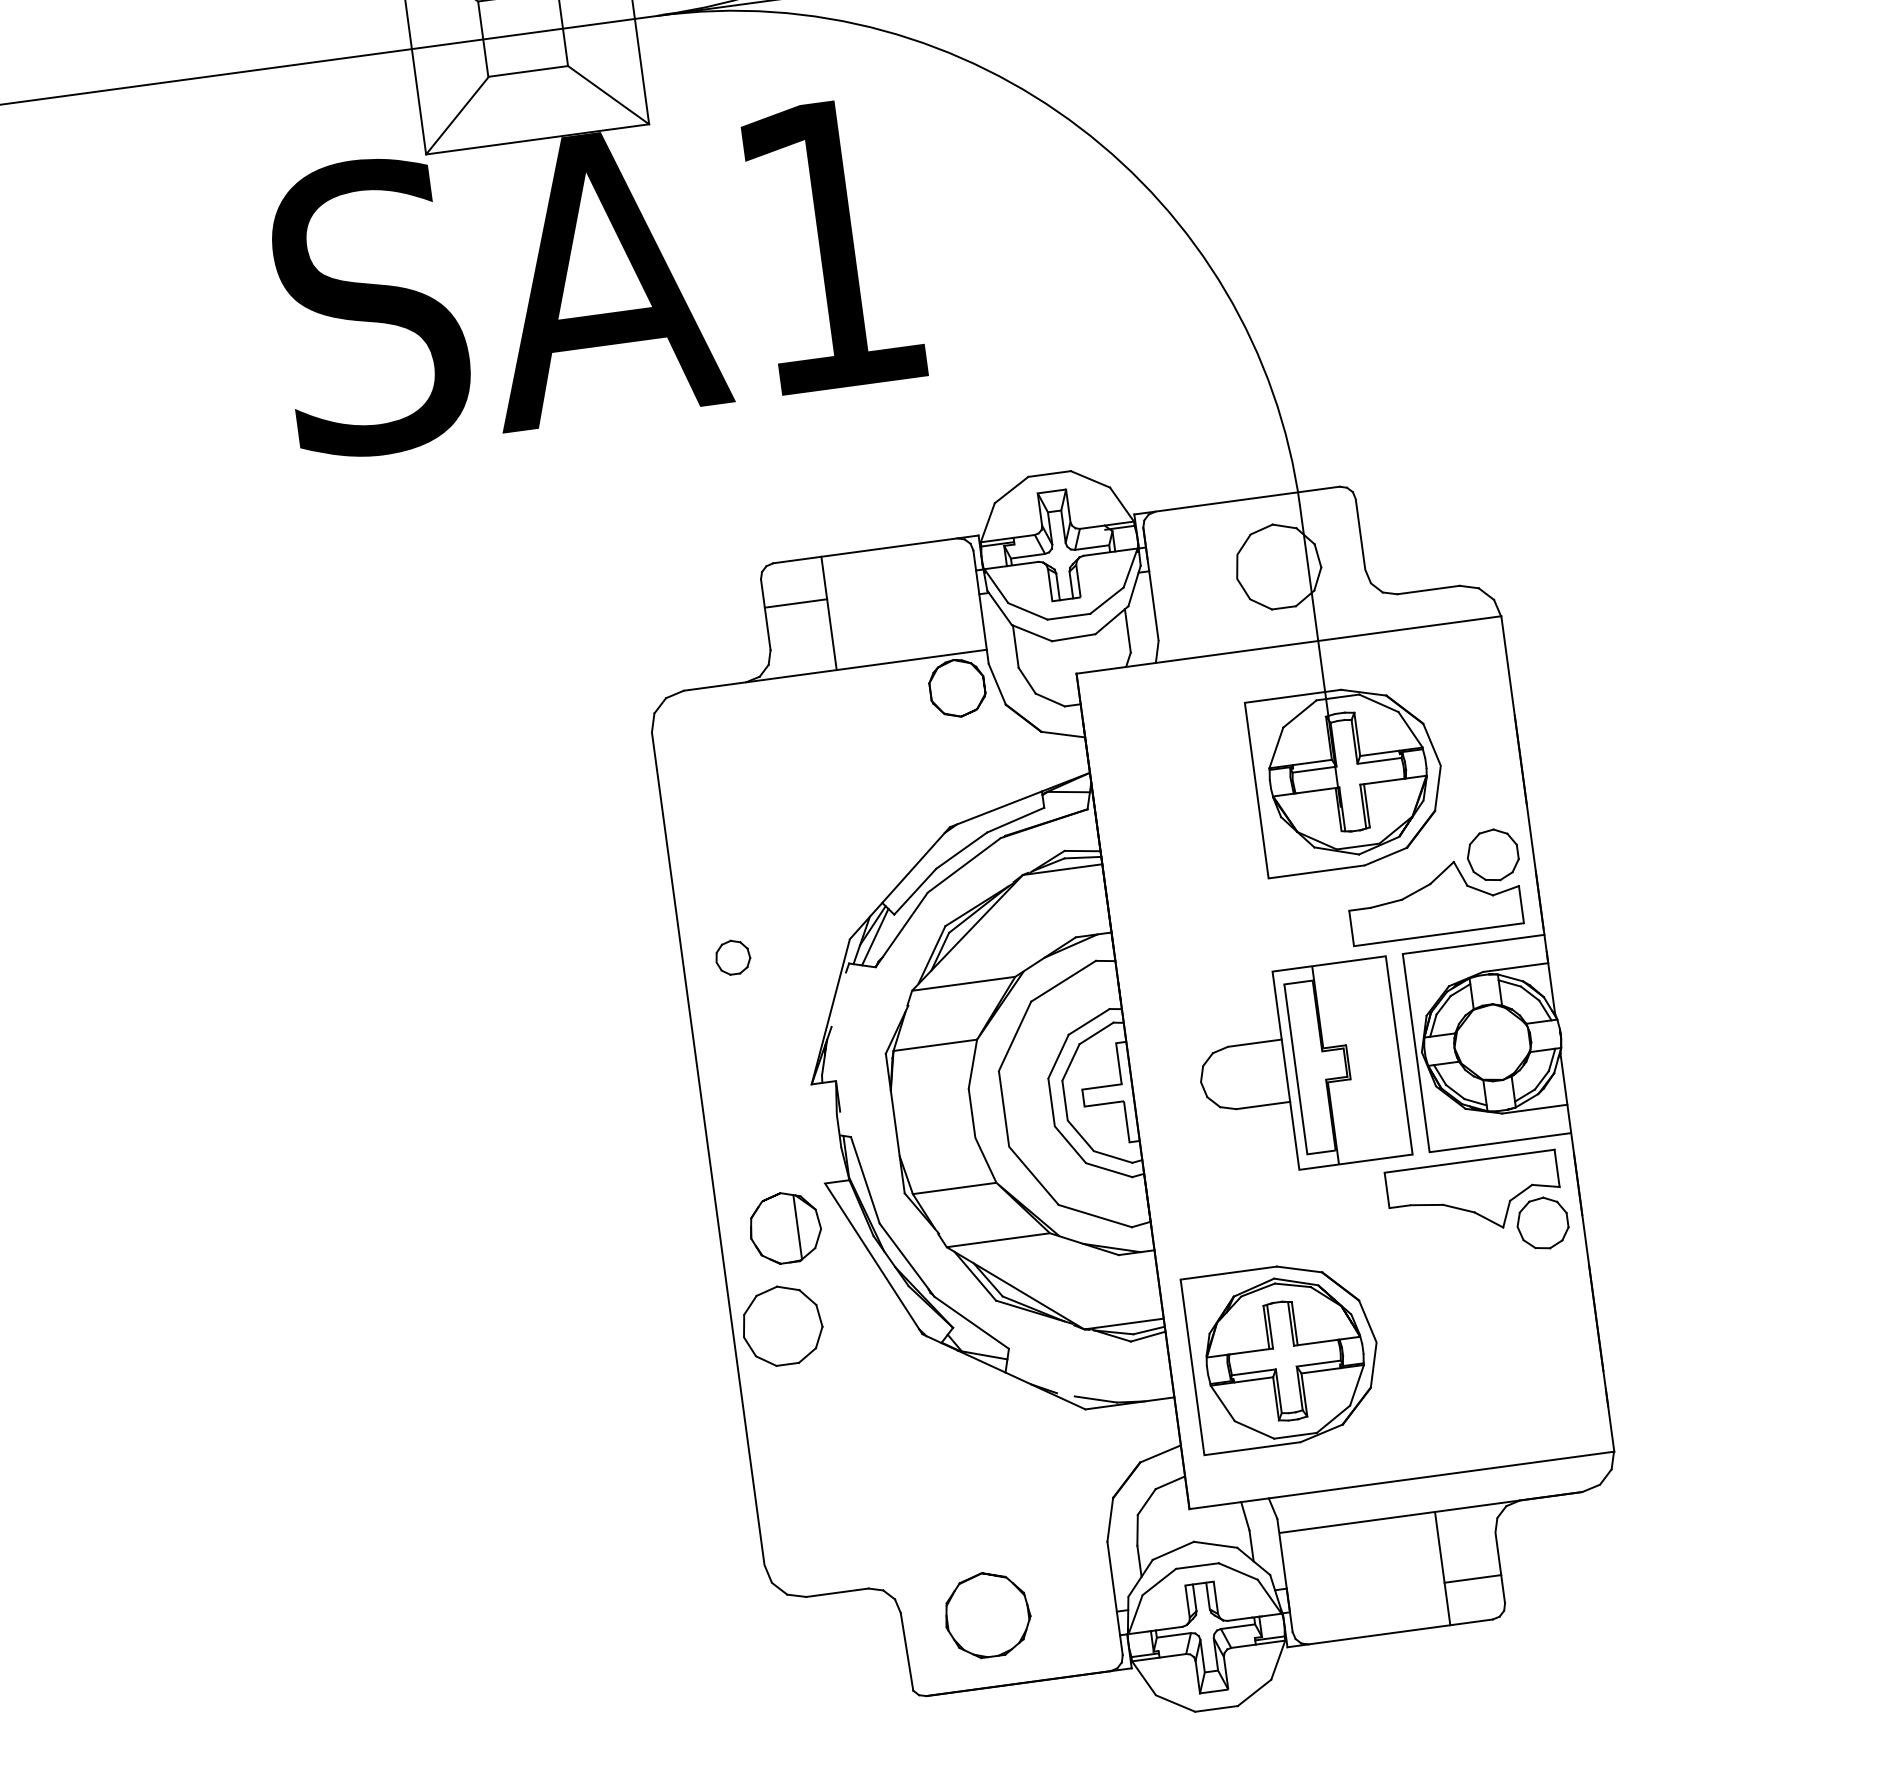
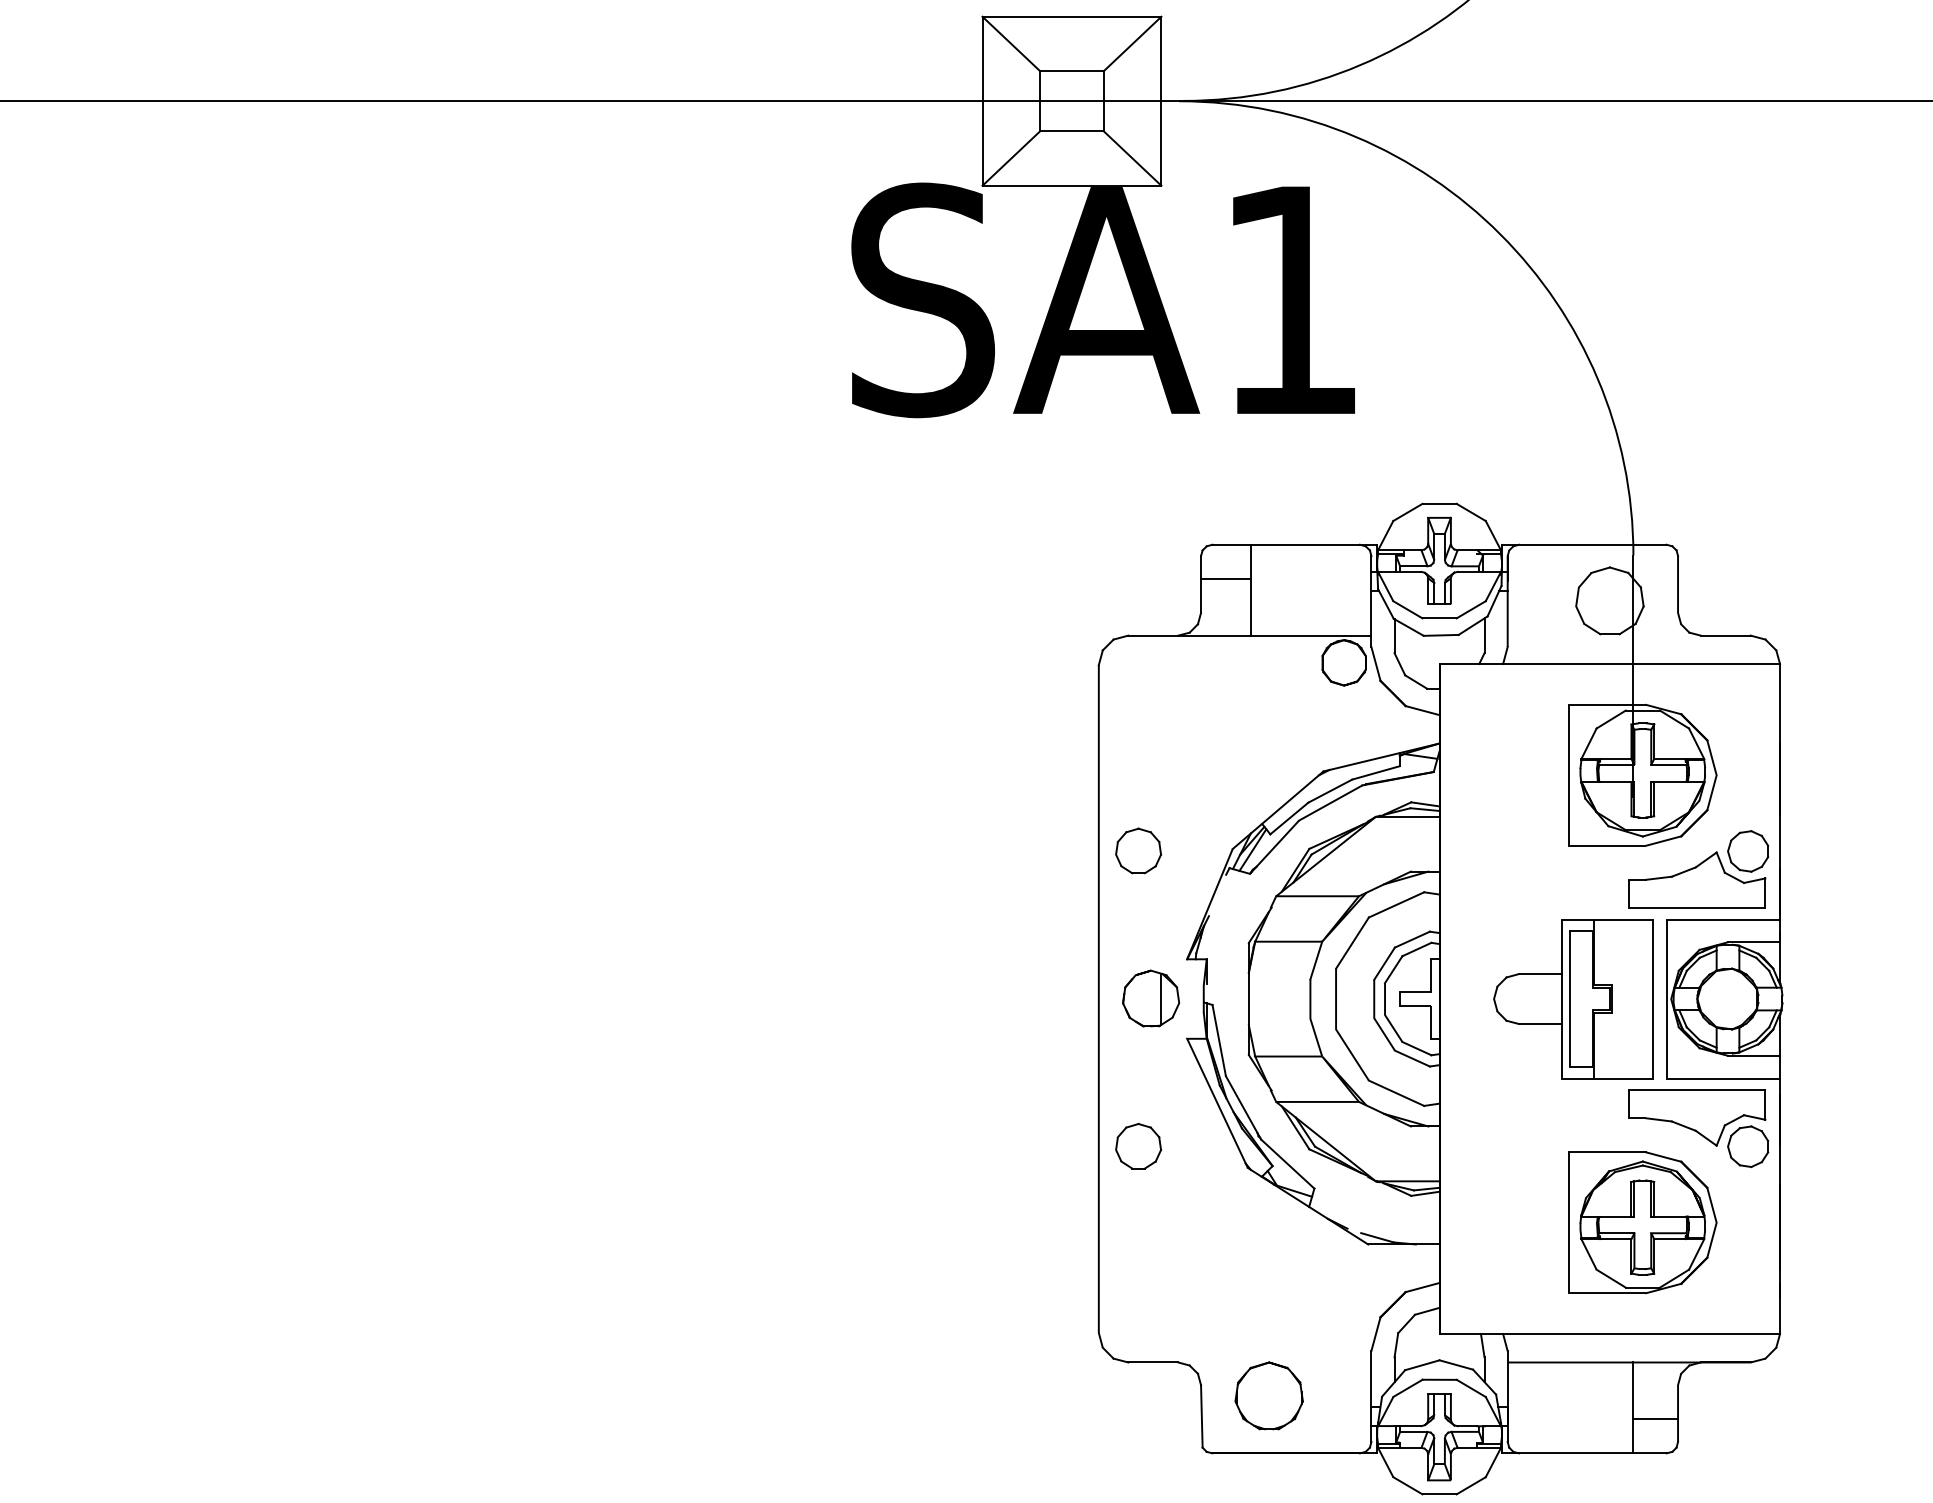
part: (732, 956) -> (1138, 850), size x1.67
part: (785, 1227) -> (1151, 998), moved
part: (782, 1325) -> (1138, 1146), size x0.71
part: (1284, 1354) -> (1642, 1222), moved

